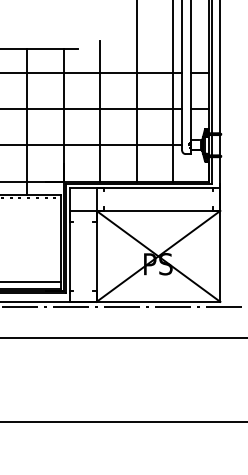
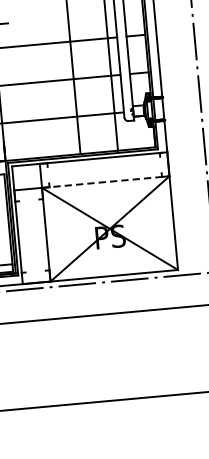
line: (100, 110) -> (36, 84), removed
line: (158, 210) -> (105, 181), solid -> dashed

